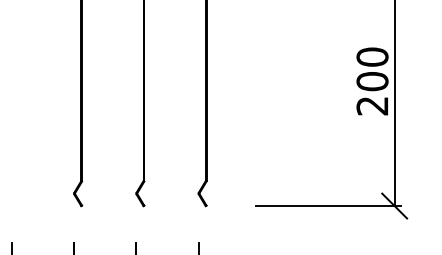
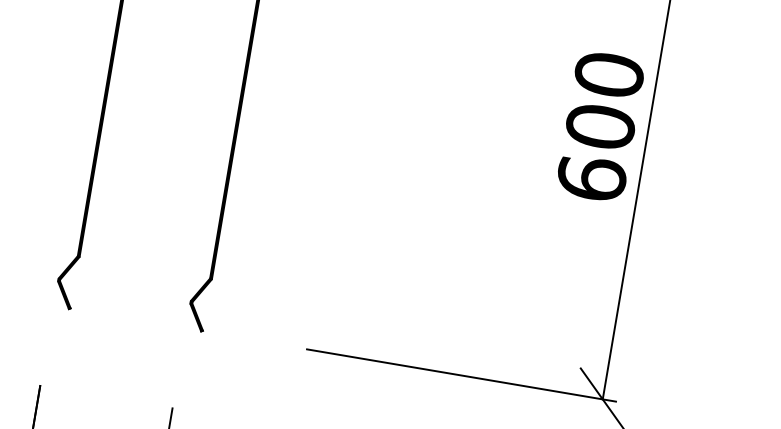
text: (372, 105) -> (591, 177), 200 -> 600

